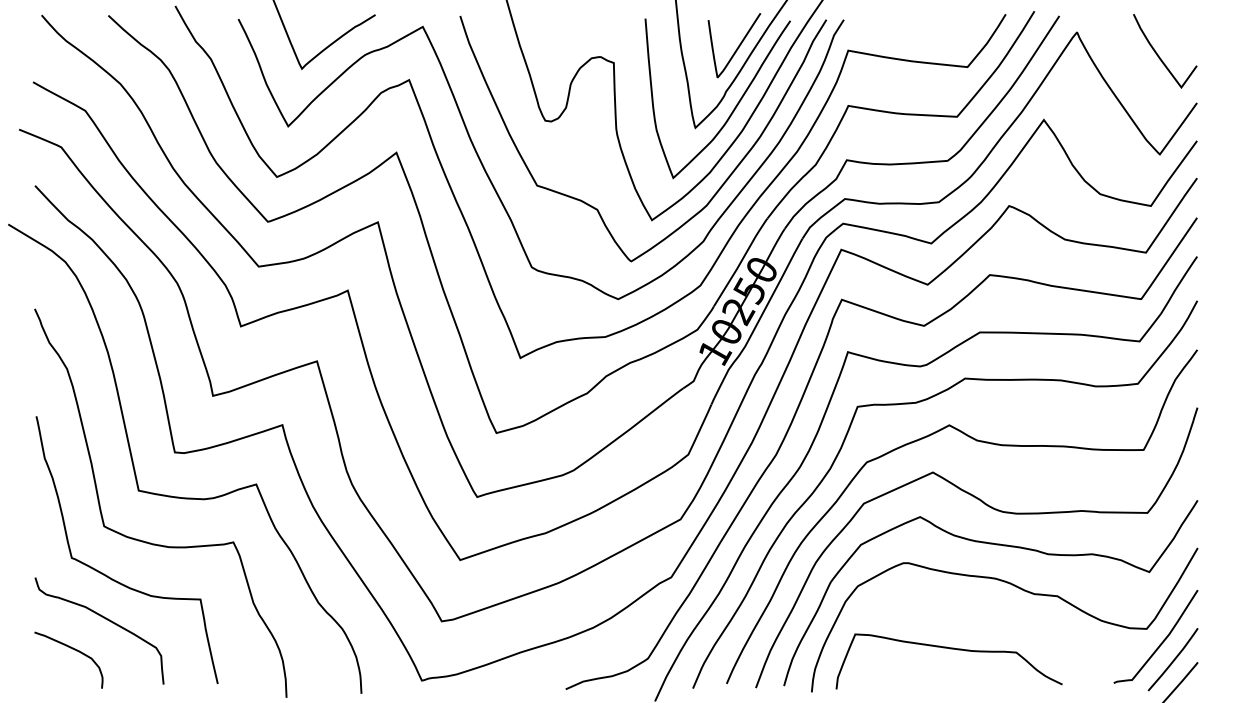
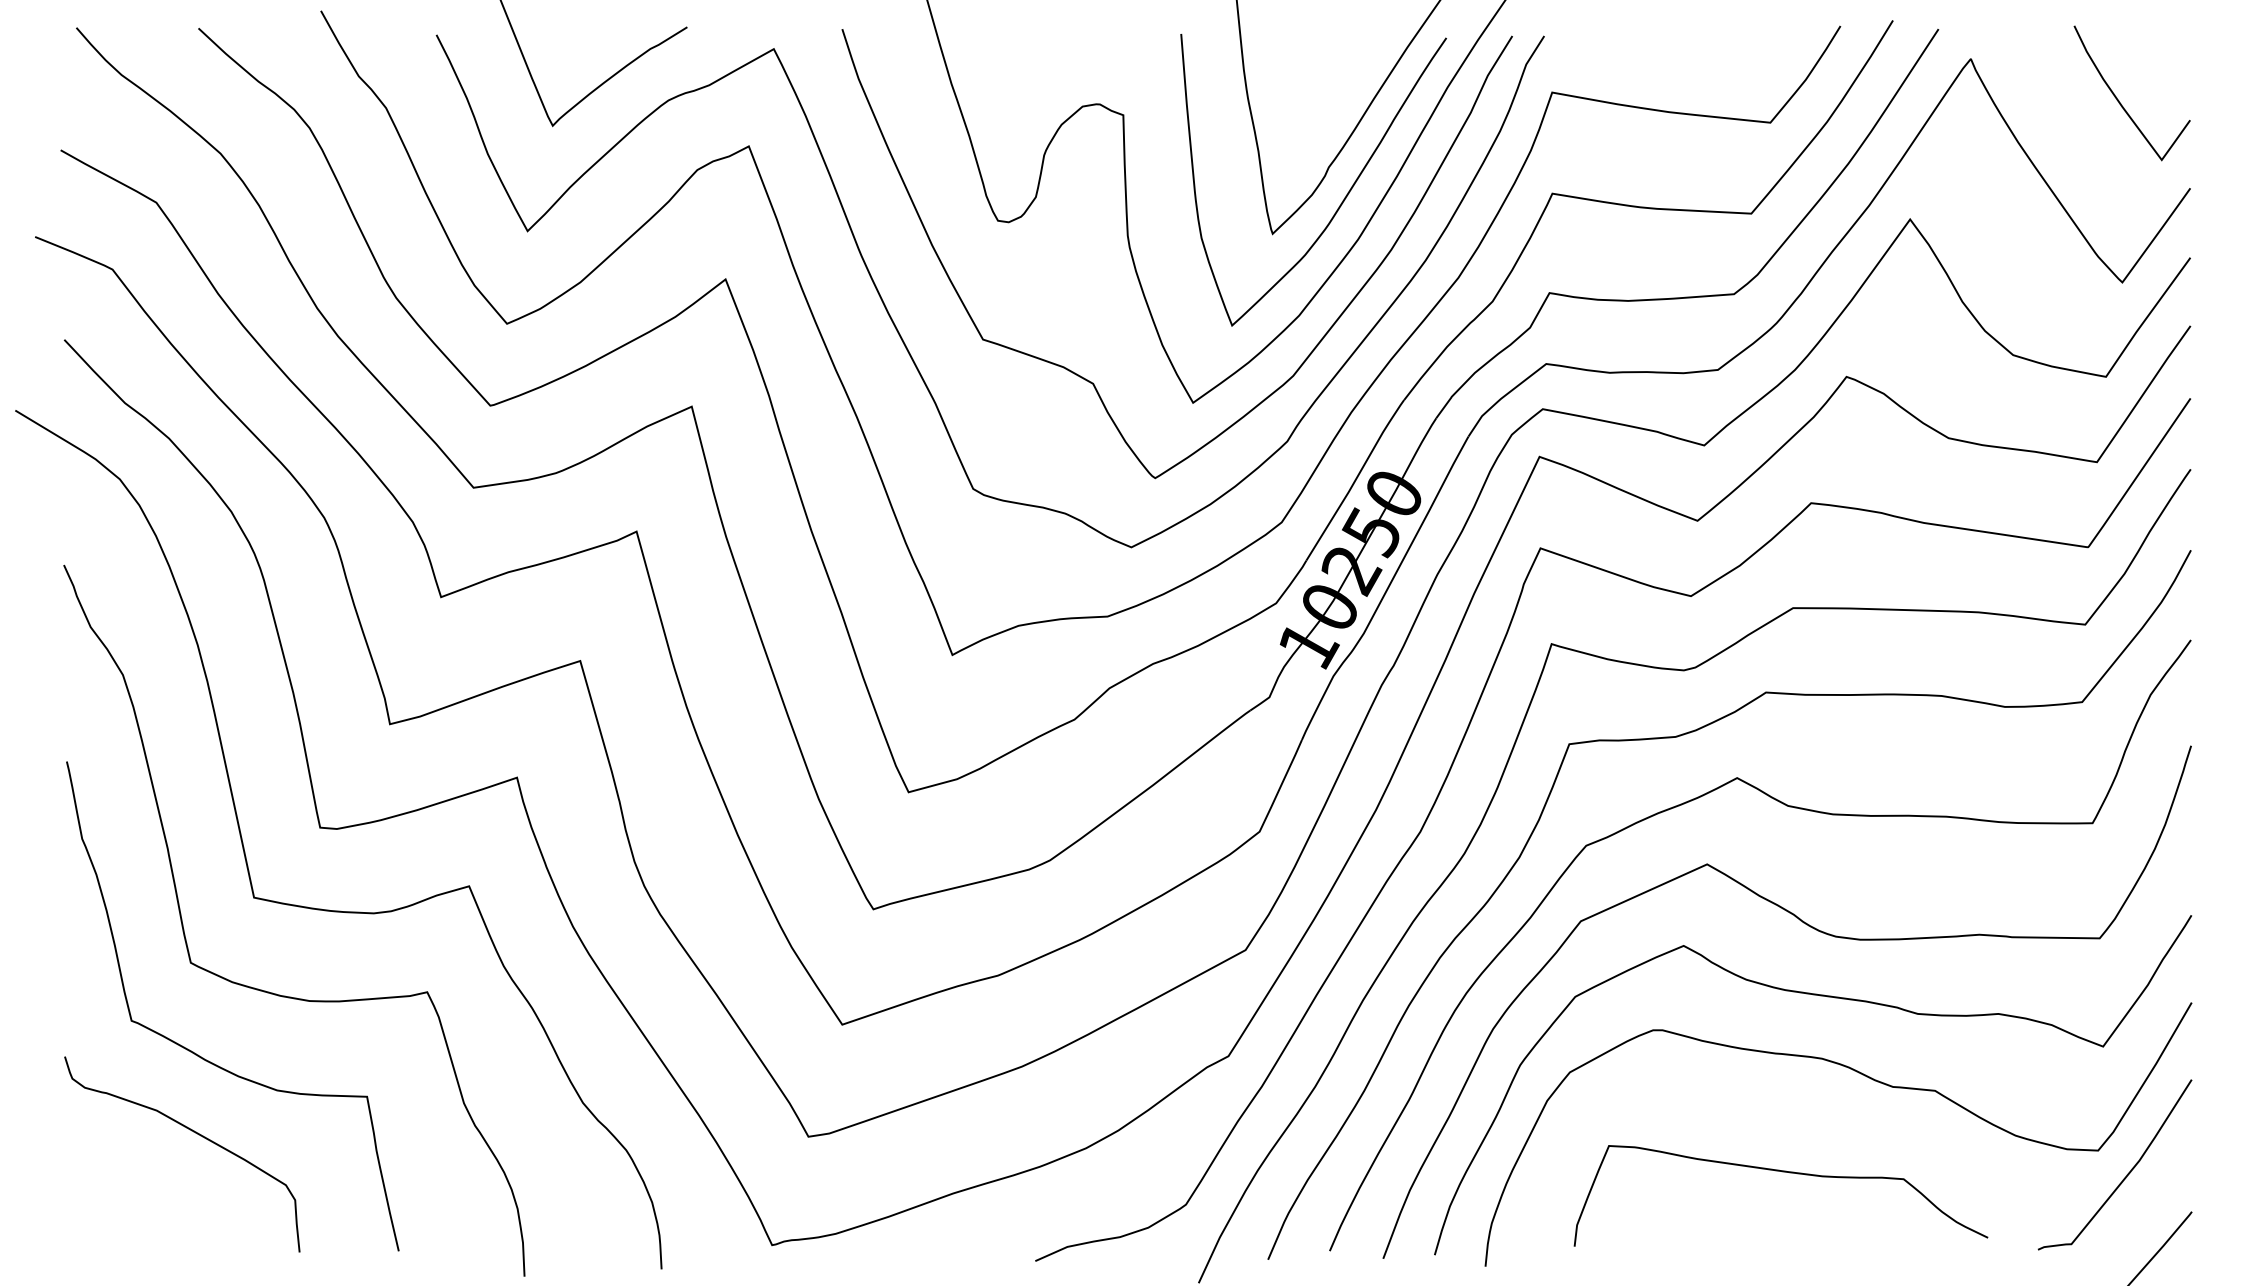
curve: (737, 47) -> (1349, 86), removed
curve: (72, 649) -> (132, 1188), removed
curve: (950, 649) -> (1783, 1173), moved
curve: (1173, 659) -> (2147, 1206), removed

